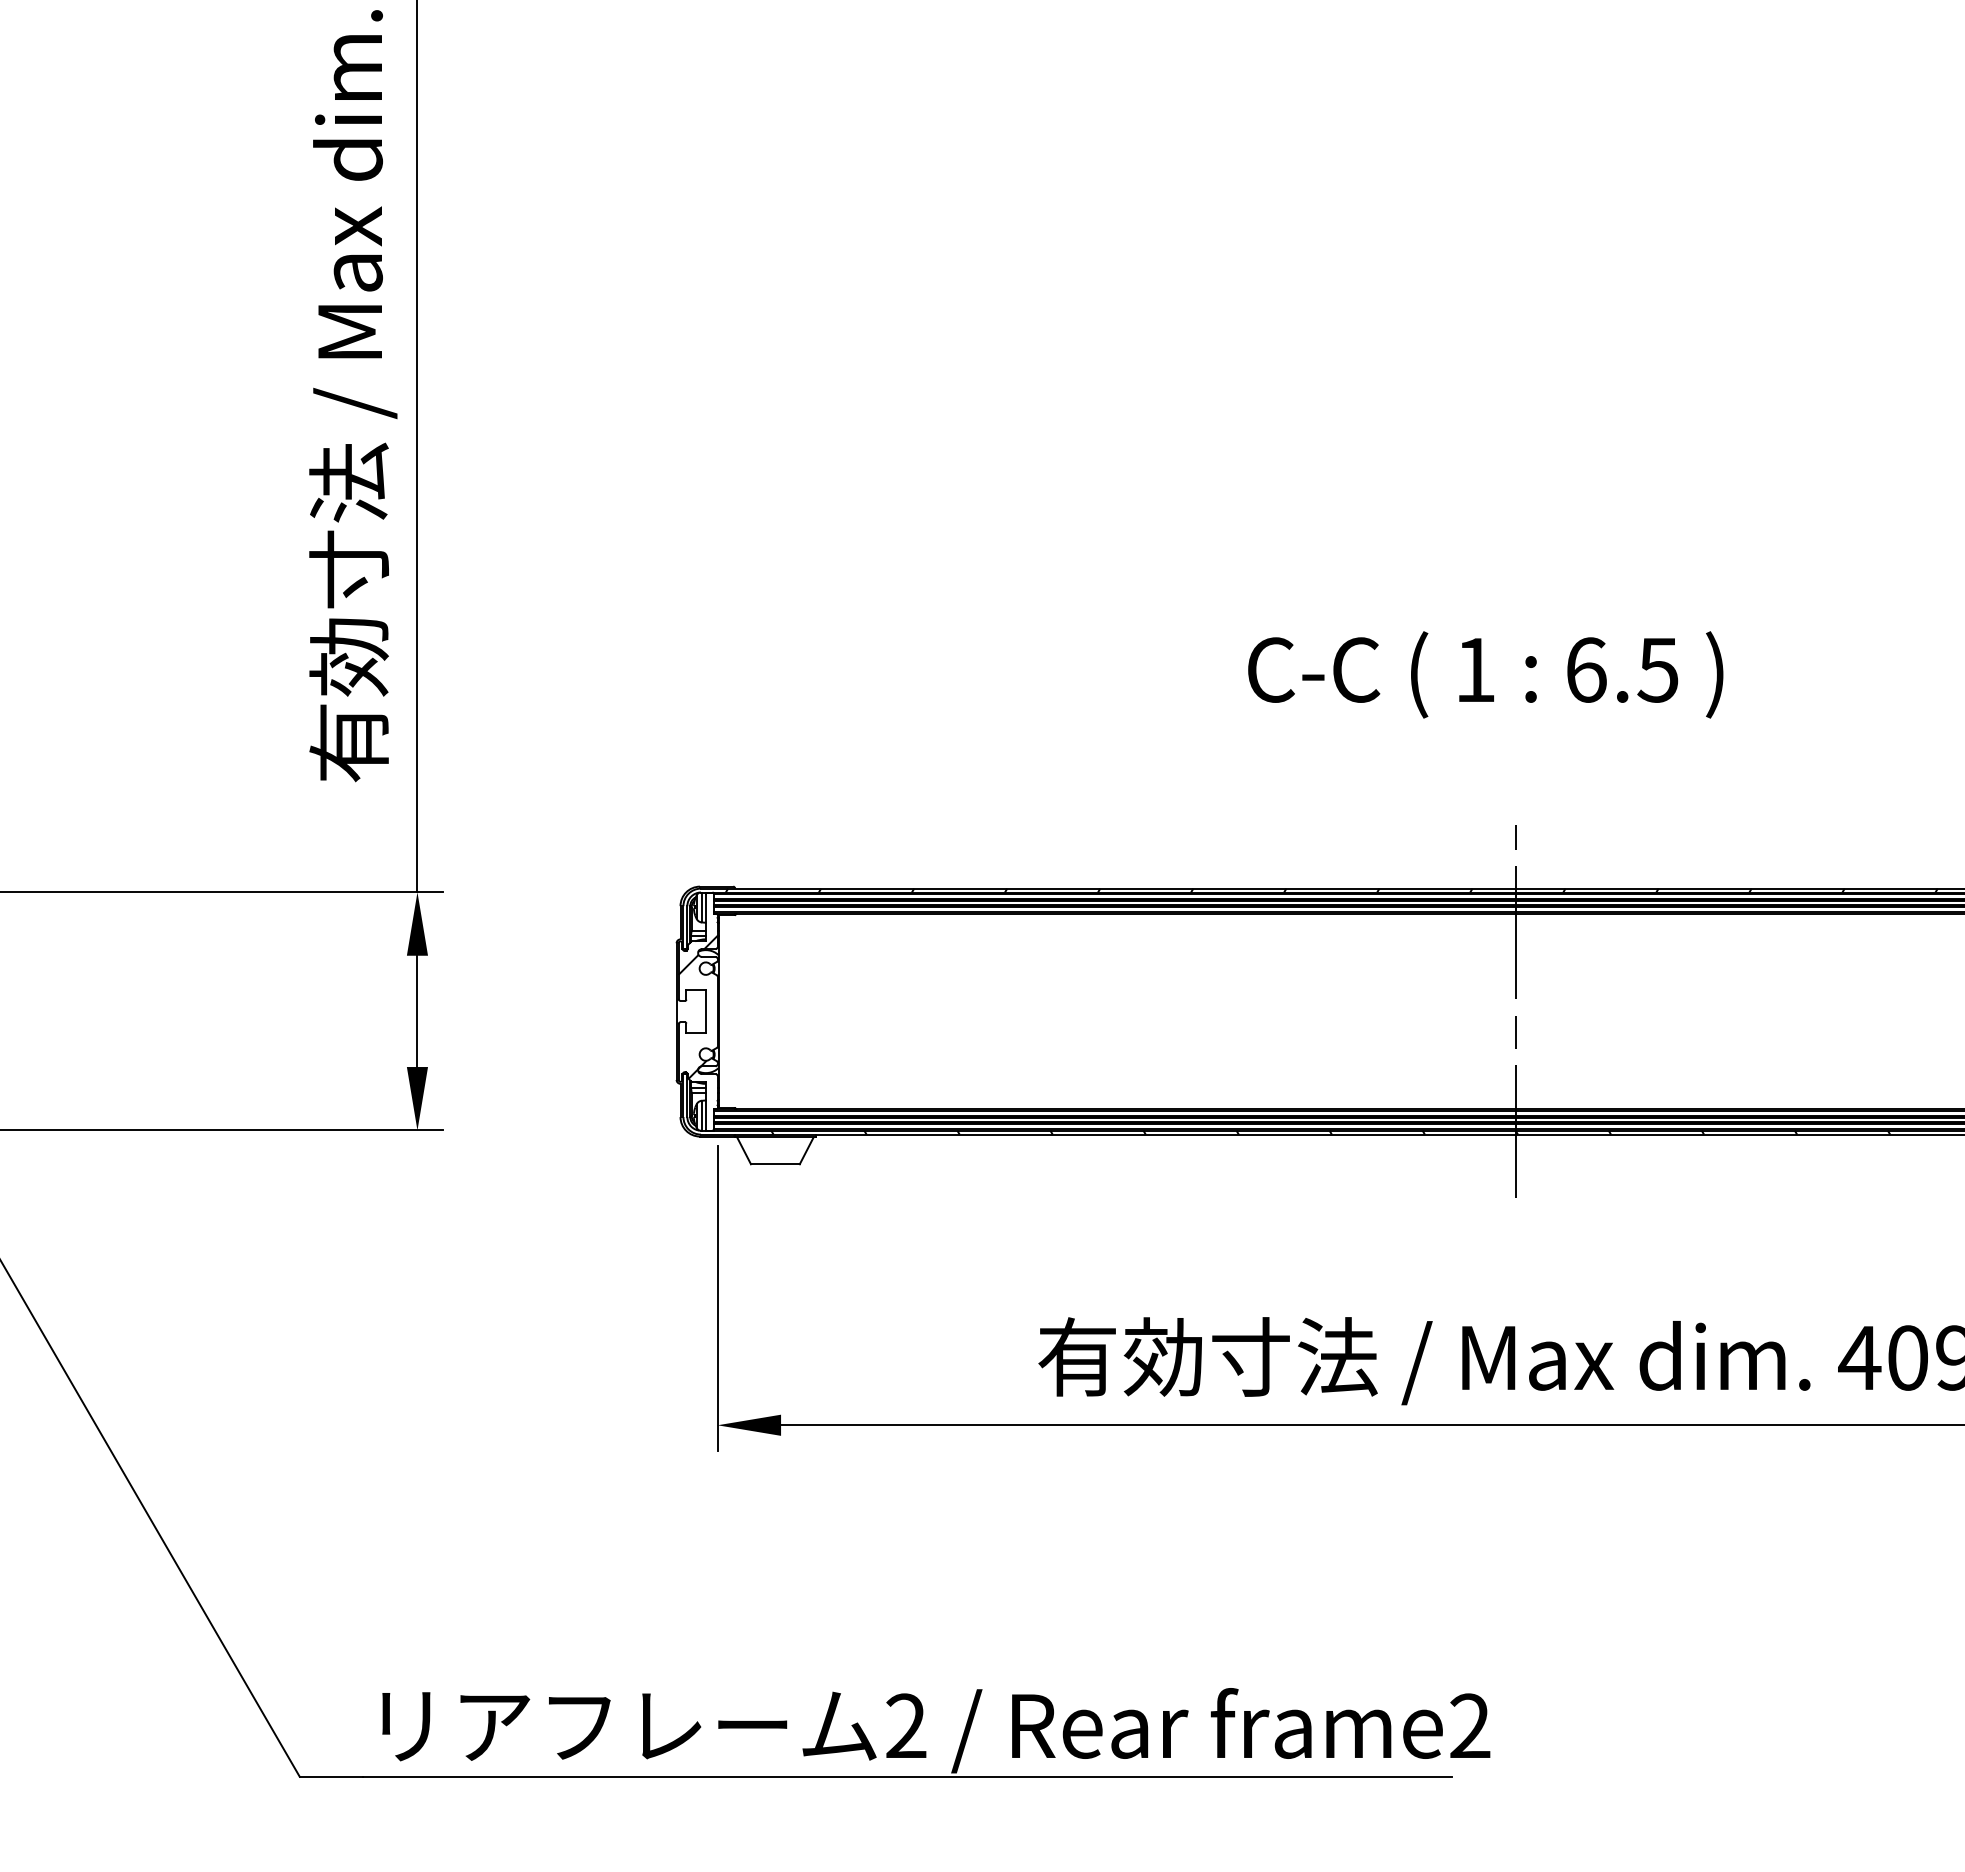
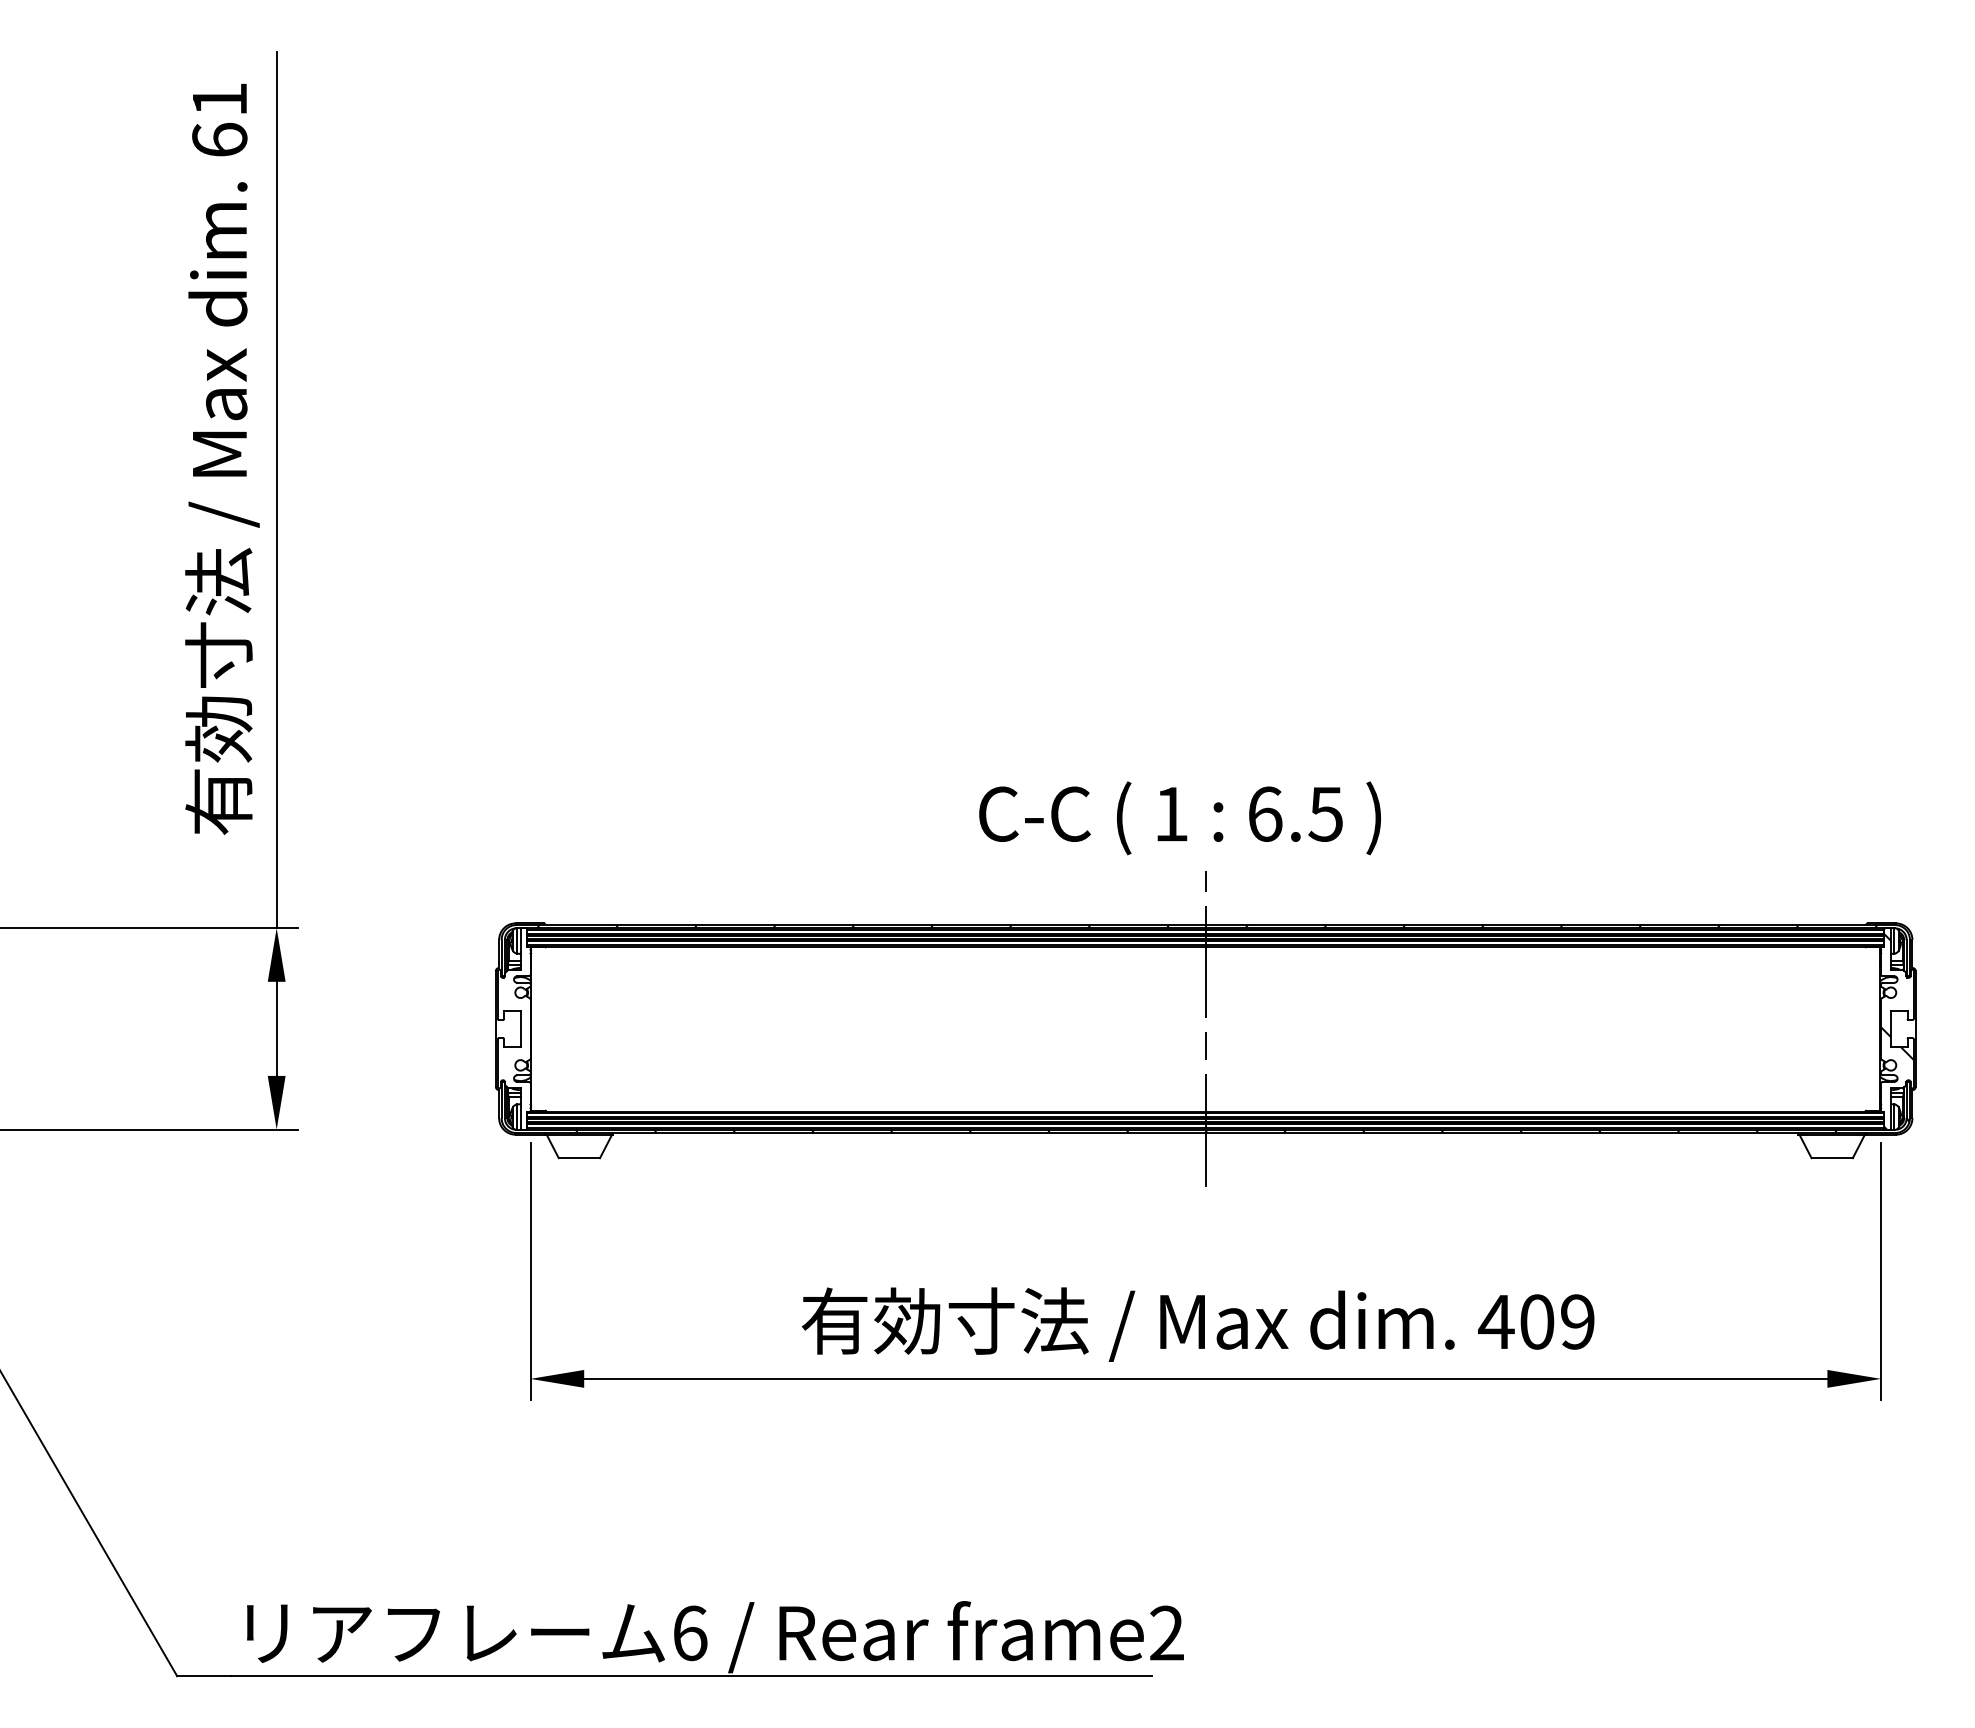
text: (1485, 675) -> (1179, 818), moved
hatch: (697, 1007) -> (513, 1025), removed
text: (906, 1726) -> (690, 1633), 2 -> 6

